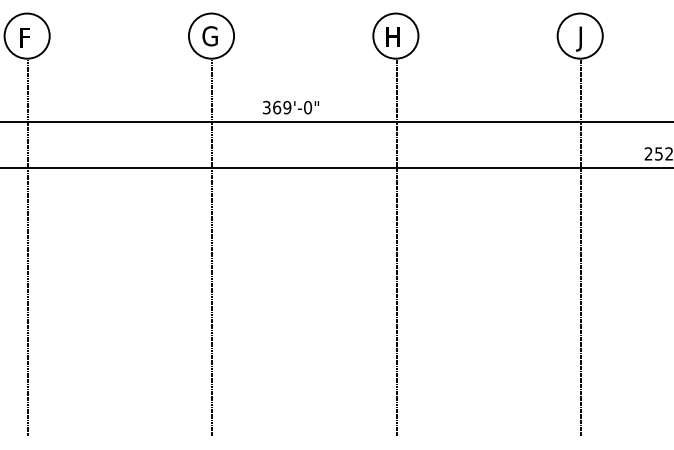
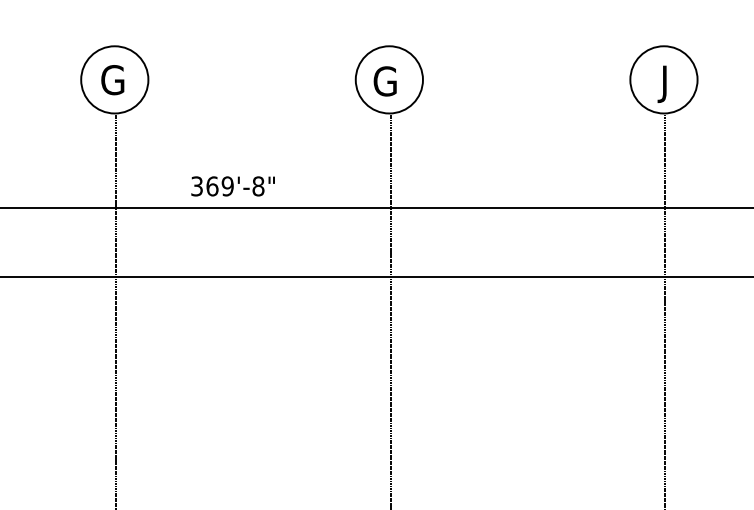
text: (392, 37) -> (384, 81), H -> G
text: (308, 107) -> (259, 186), 369'-0" -> 369'-8"

